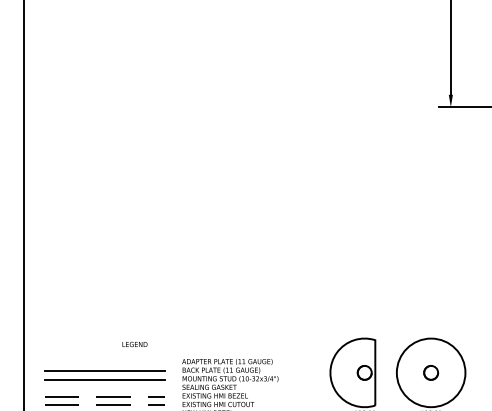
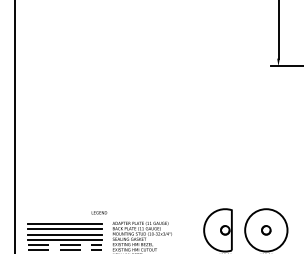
text: (135, 343) -> (99, 212), moved
line: (104, 361) -> (64, 223), added
line: (104, 387) -> (64, 239), added

